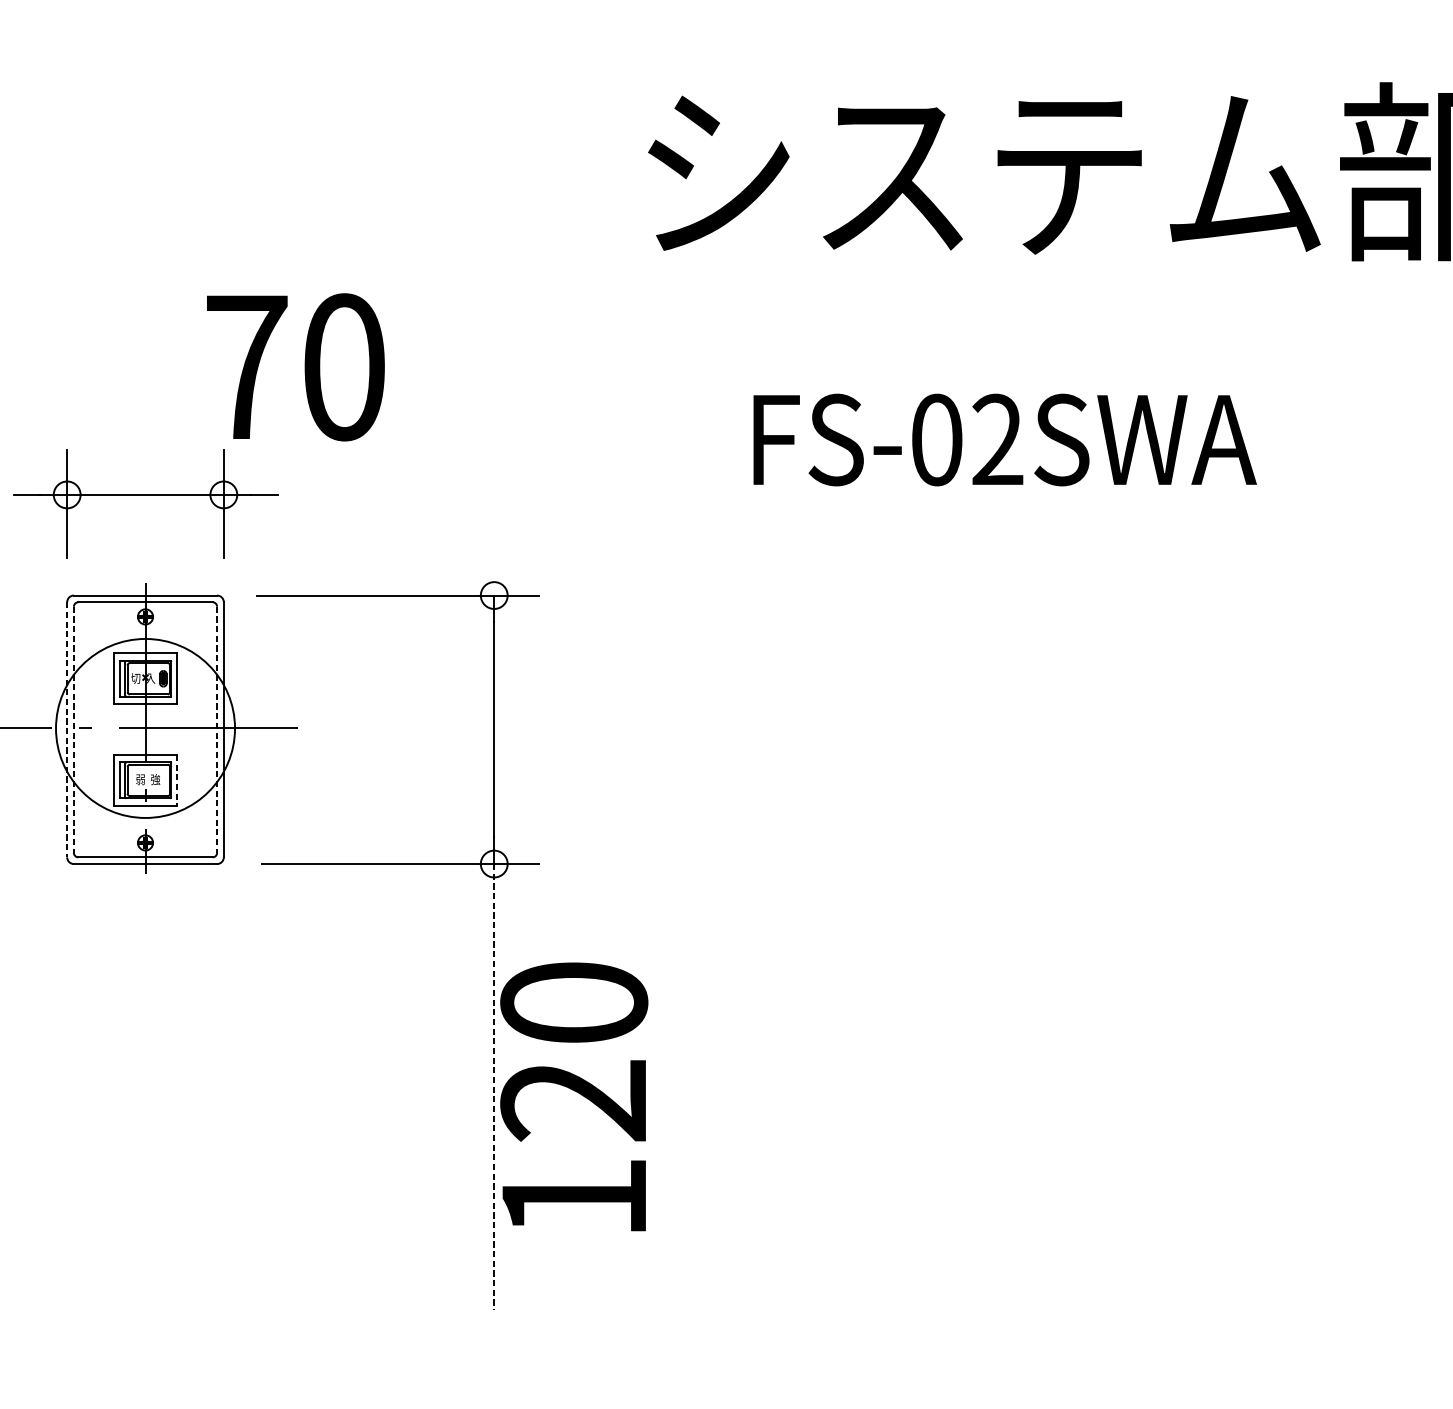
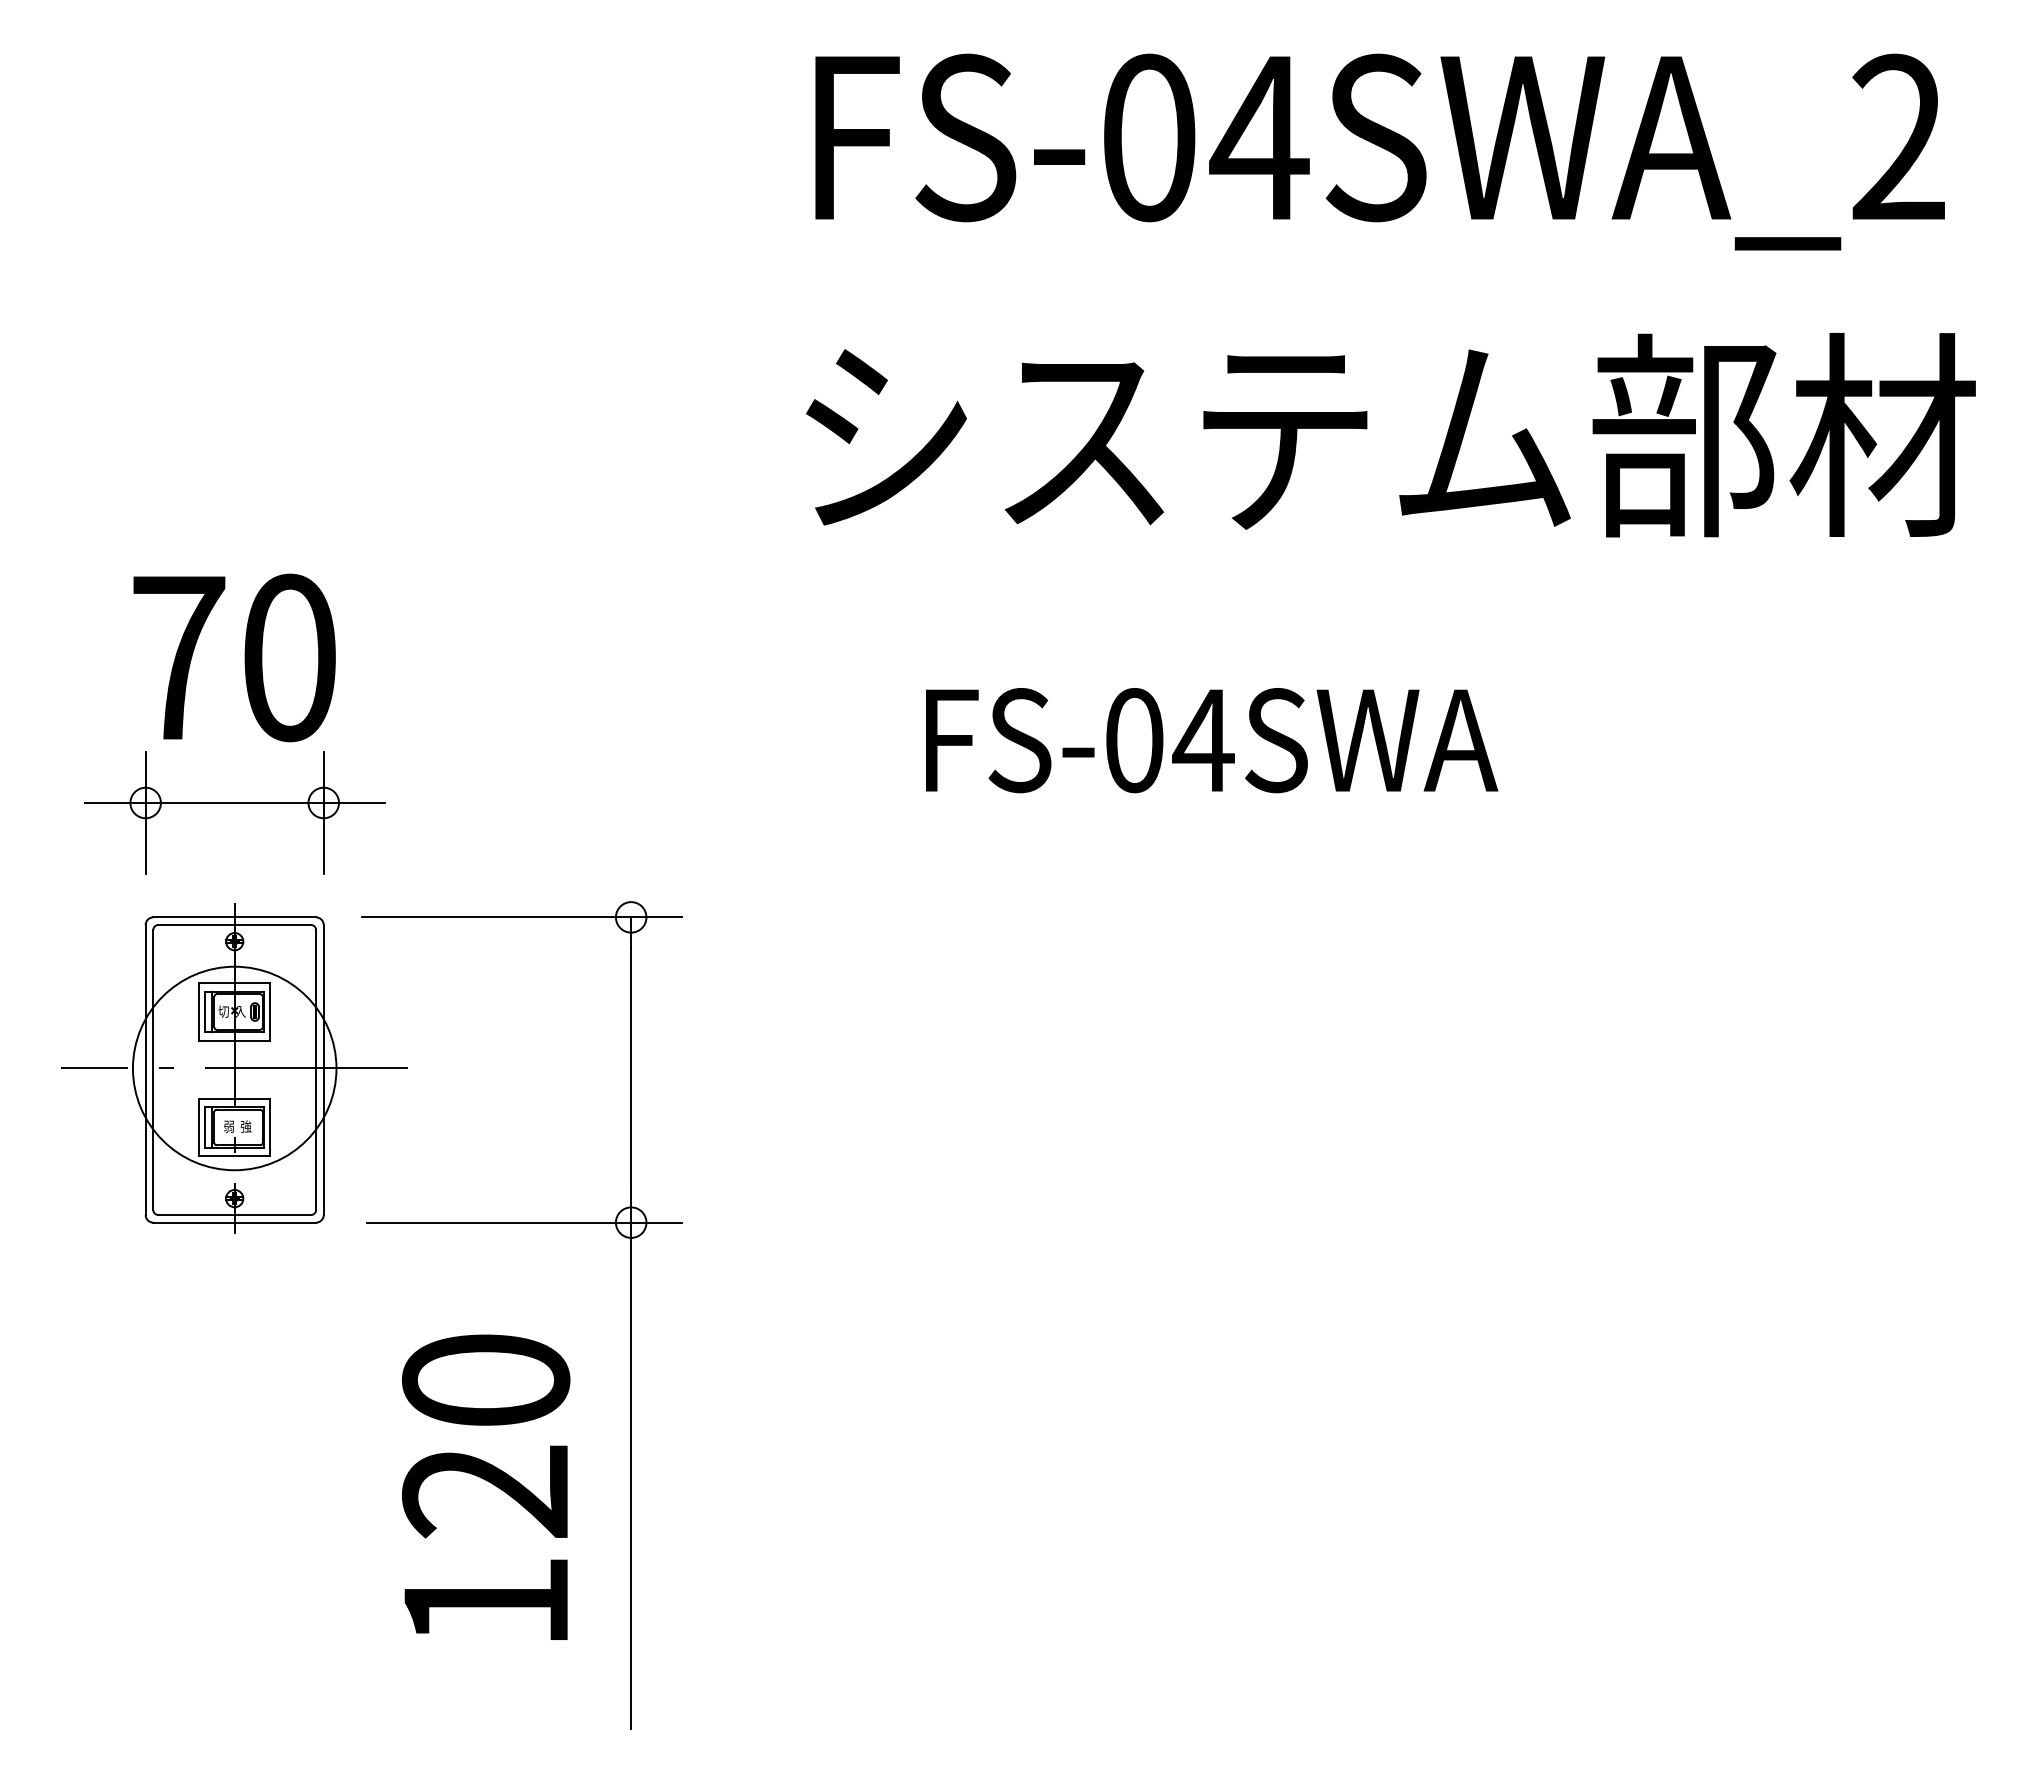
text: (295, 366) -> (234, 657), moved
text: (997, 439) -> (1203, 739), FS-02SWA -> FS-04SWA
line: (67, 730) -> (145, 1070), dashed -> solid
line: (74, 730) -> (153, 1070), dashed -> solid
line: (217, 730) -> (316, 1070), dashed -> solid
line: (176, 780) -> (270, 1127), dashed -> solid
line: (494, 1087) -> (631, 1476), dashed -> solid
text: (574, 1096) -> (486, 1486), moved

